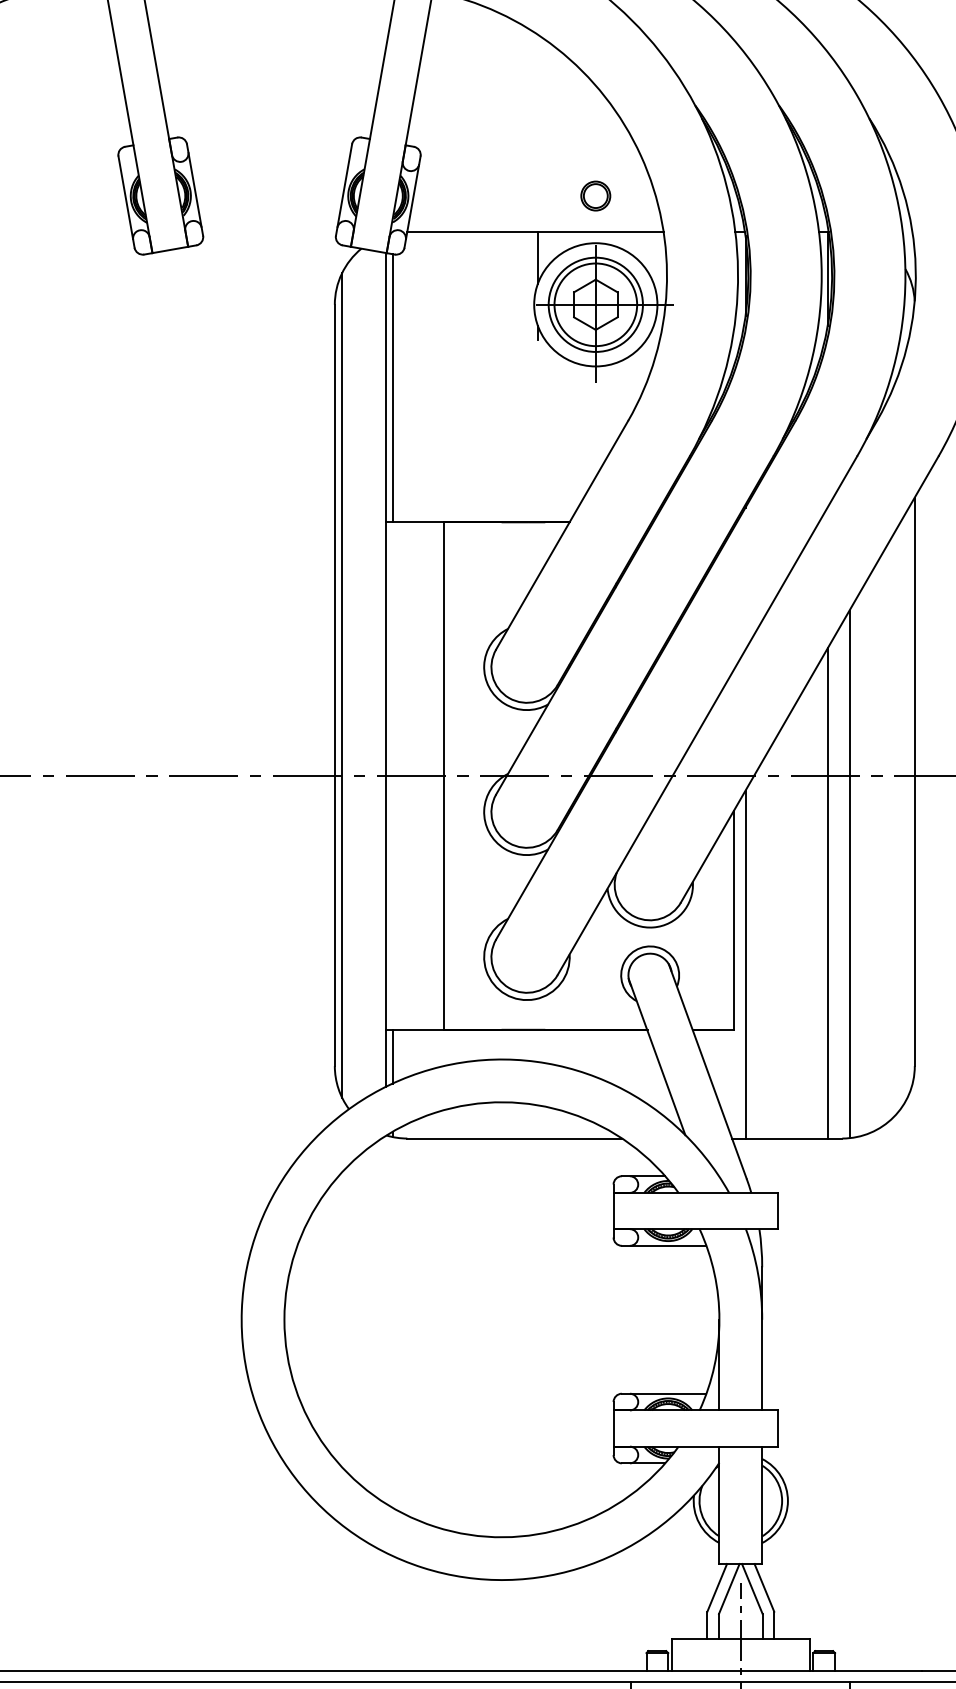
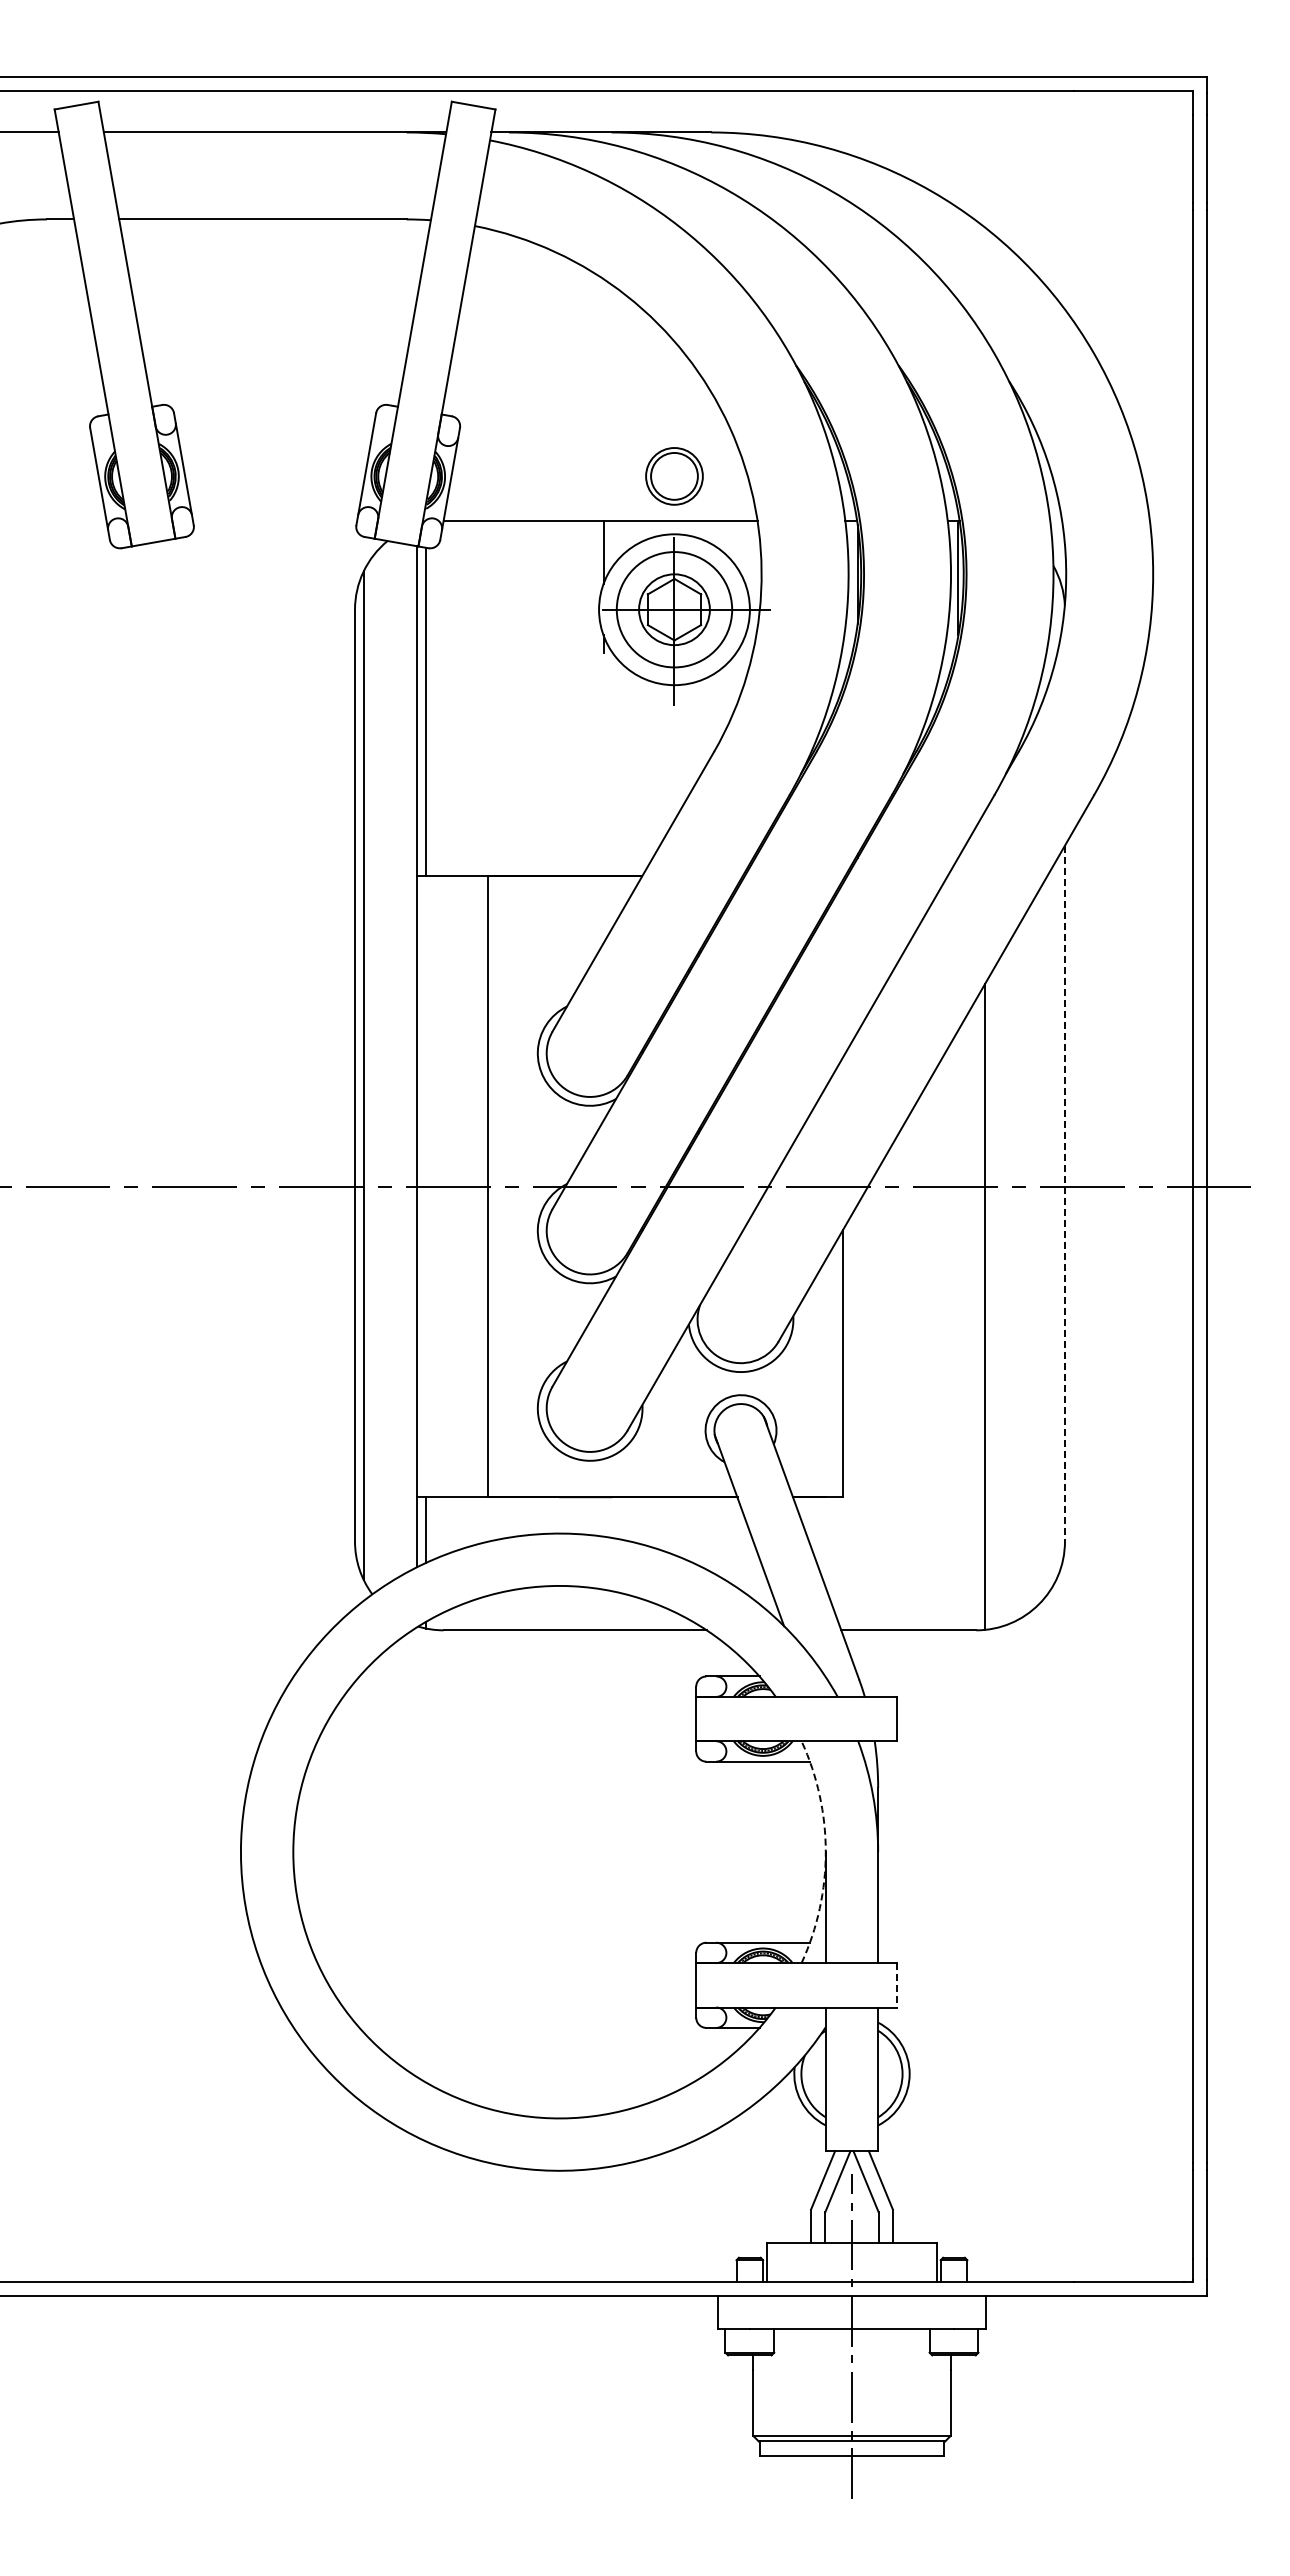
part: (595, 195) -> (674, 476), size x1.6
circle: (595, 304) -> (674, 609), size x0.7
line: (914, 781) -> (1064, 1193), solid -> dashed
line: (827, 893) -> (958, 1330), removed
line: (745, 964) -> (857, 1417), removed
arc: (719, 1320) -> (825, 1852), solid -> dashed
line: (777, 1428) -> (897, 1985), solid -> dashed

